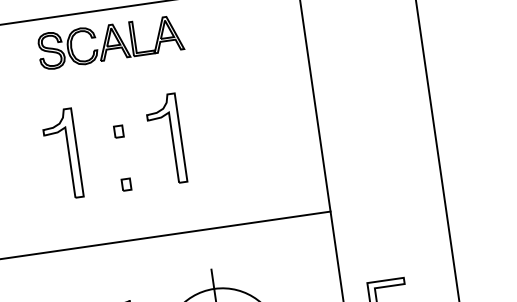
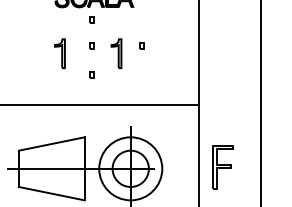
part: (111, 83) -> (91, 19), added
part: (209, 117) -> (141, 45), added
part: (165, 138) -> (116, 53), size x0.6
part: (61, 154) -> (59, 53), size x0.6

